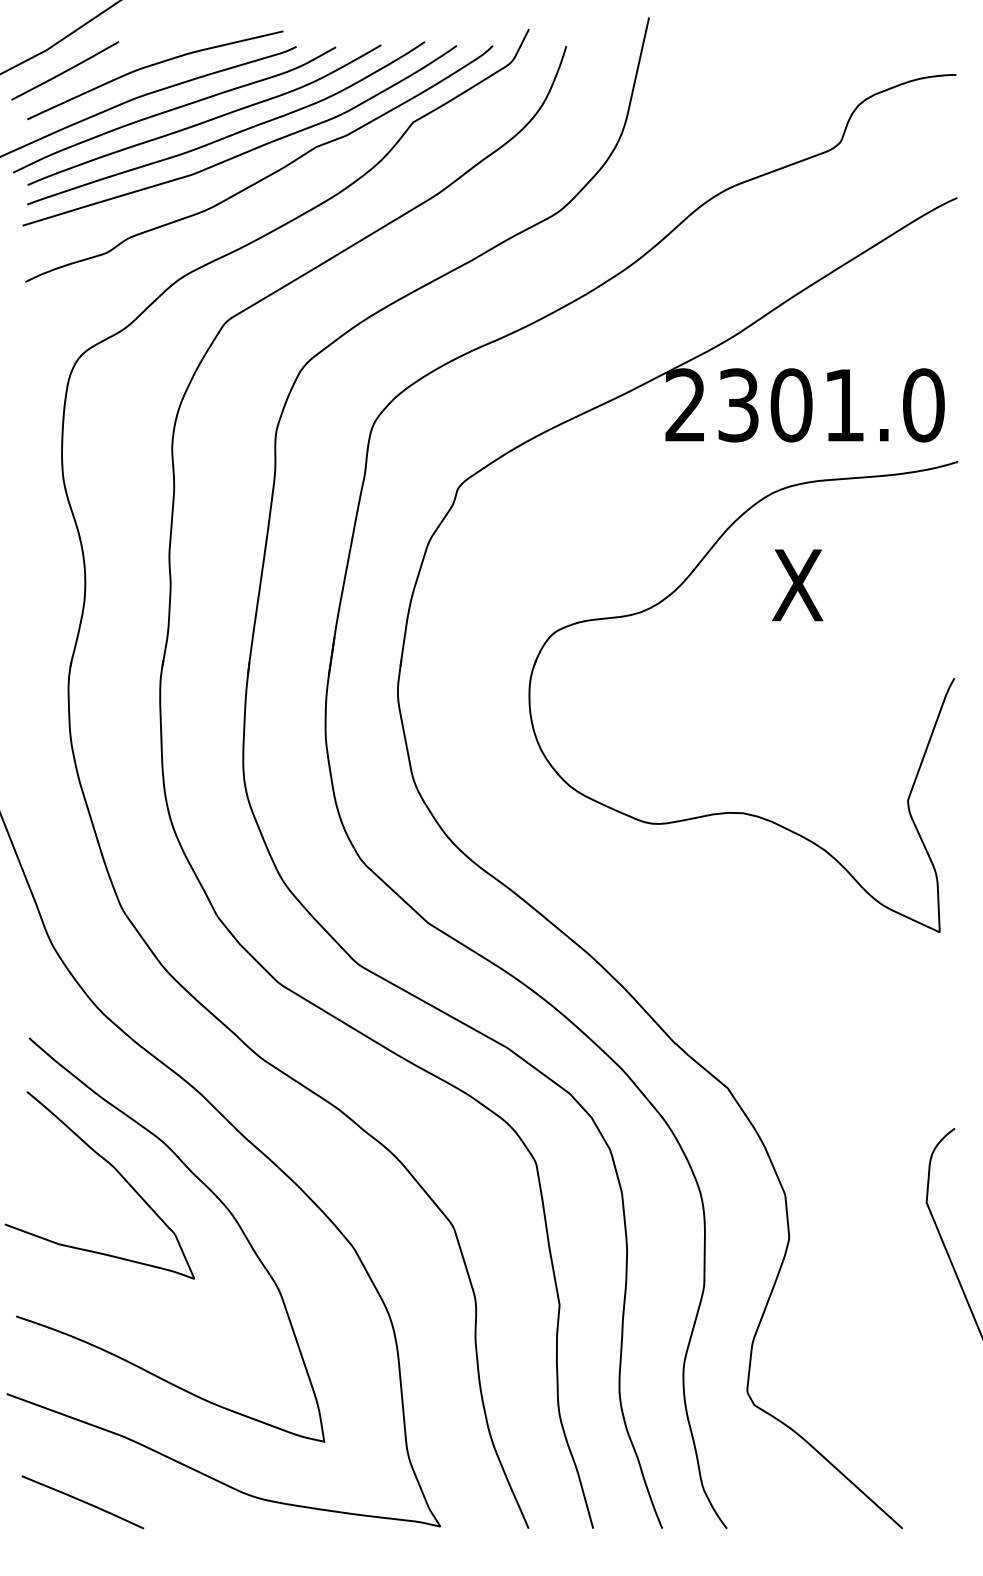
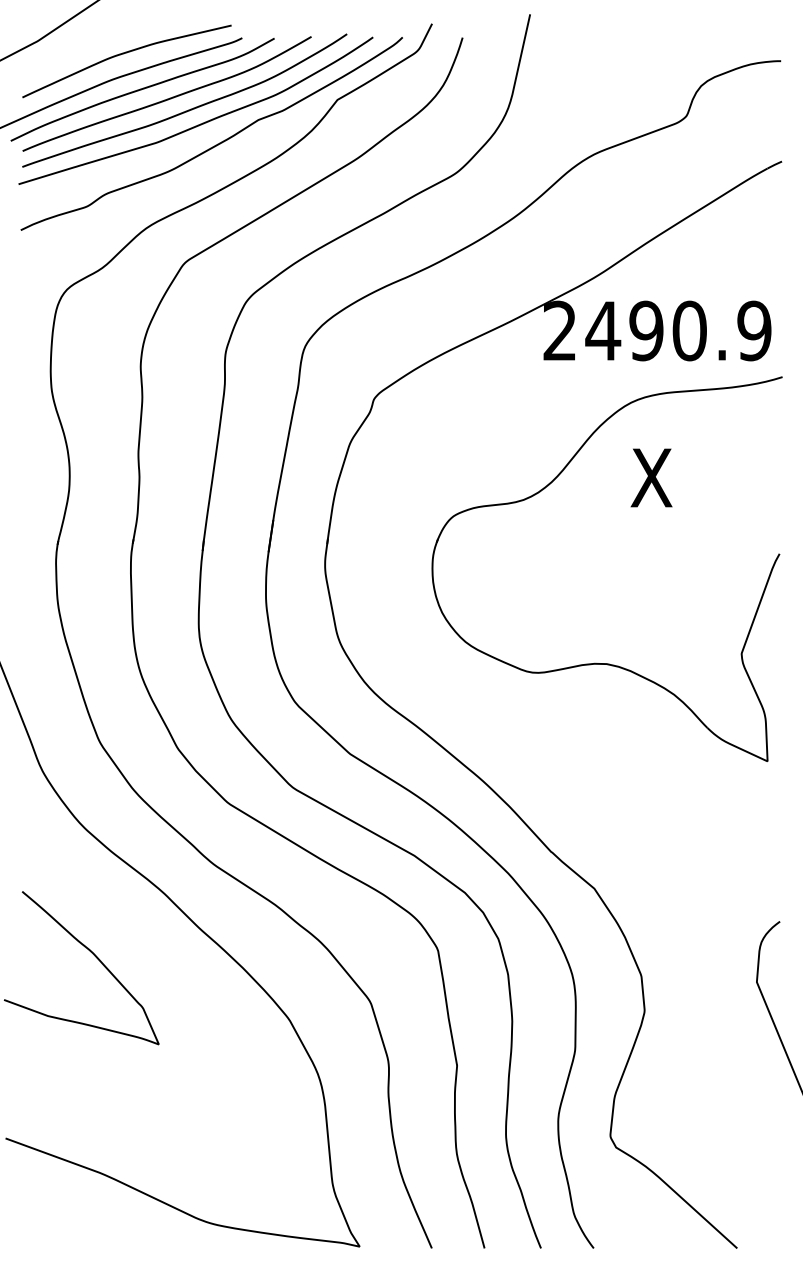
line: (65, 70) -> (53, 57), removed
text: (830, 405) -> (678, 331), 2301.0 -> 2490.9
curve: (219, 1201) -> (179, 981), removed
curve: (82, 1502) -> (67, 1227), removed

